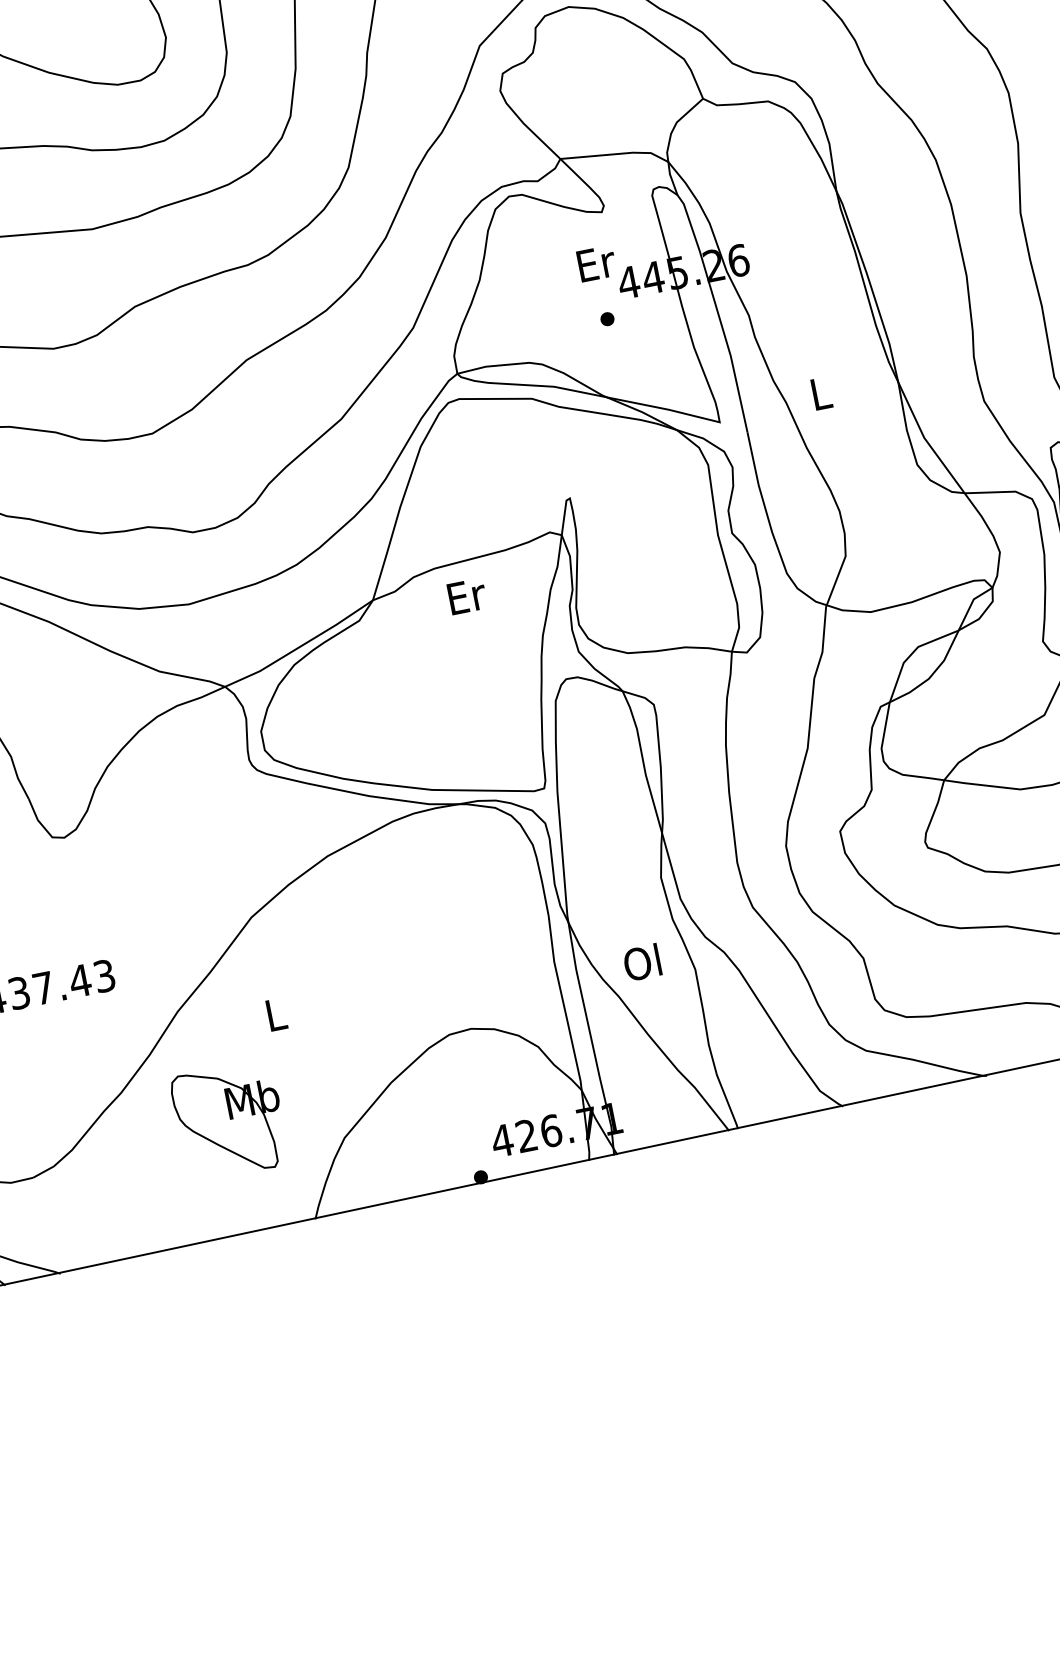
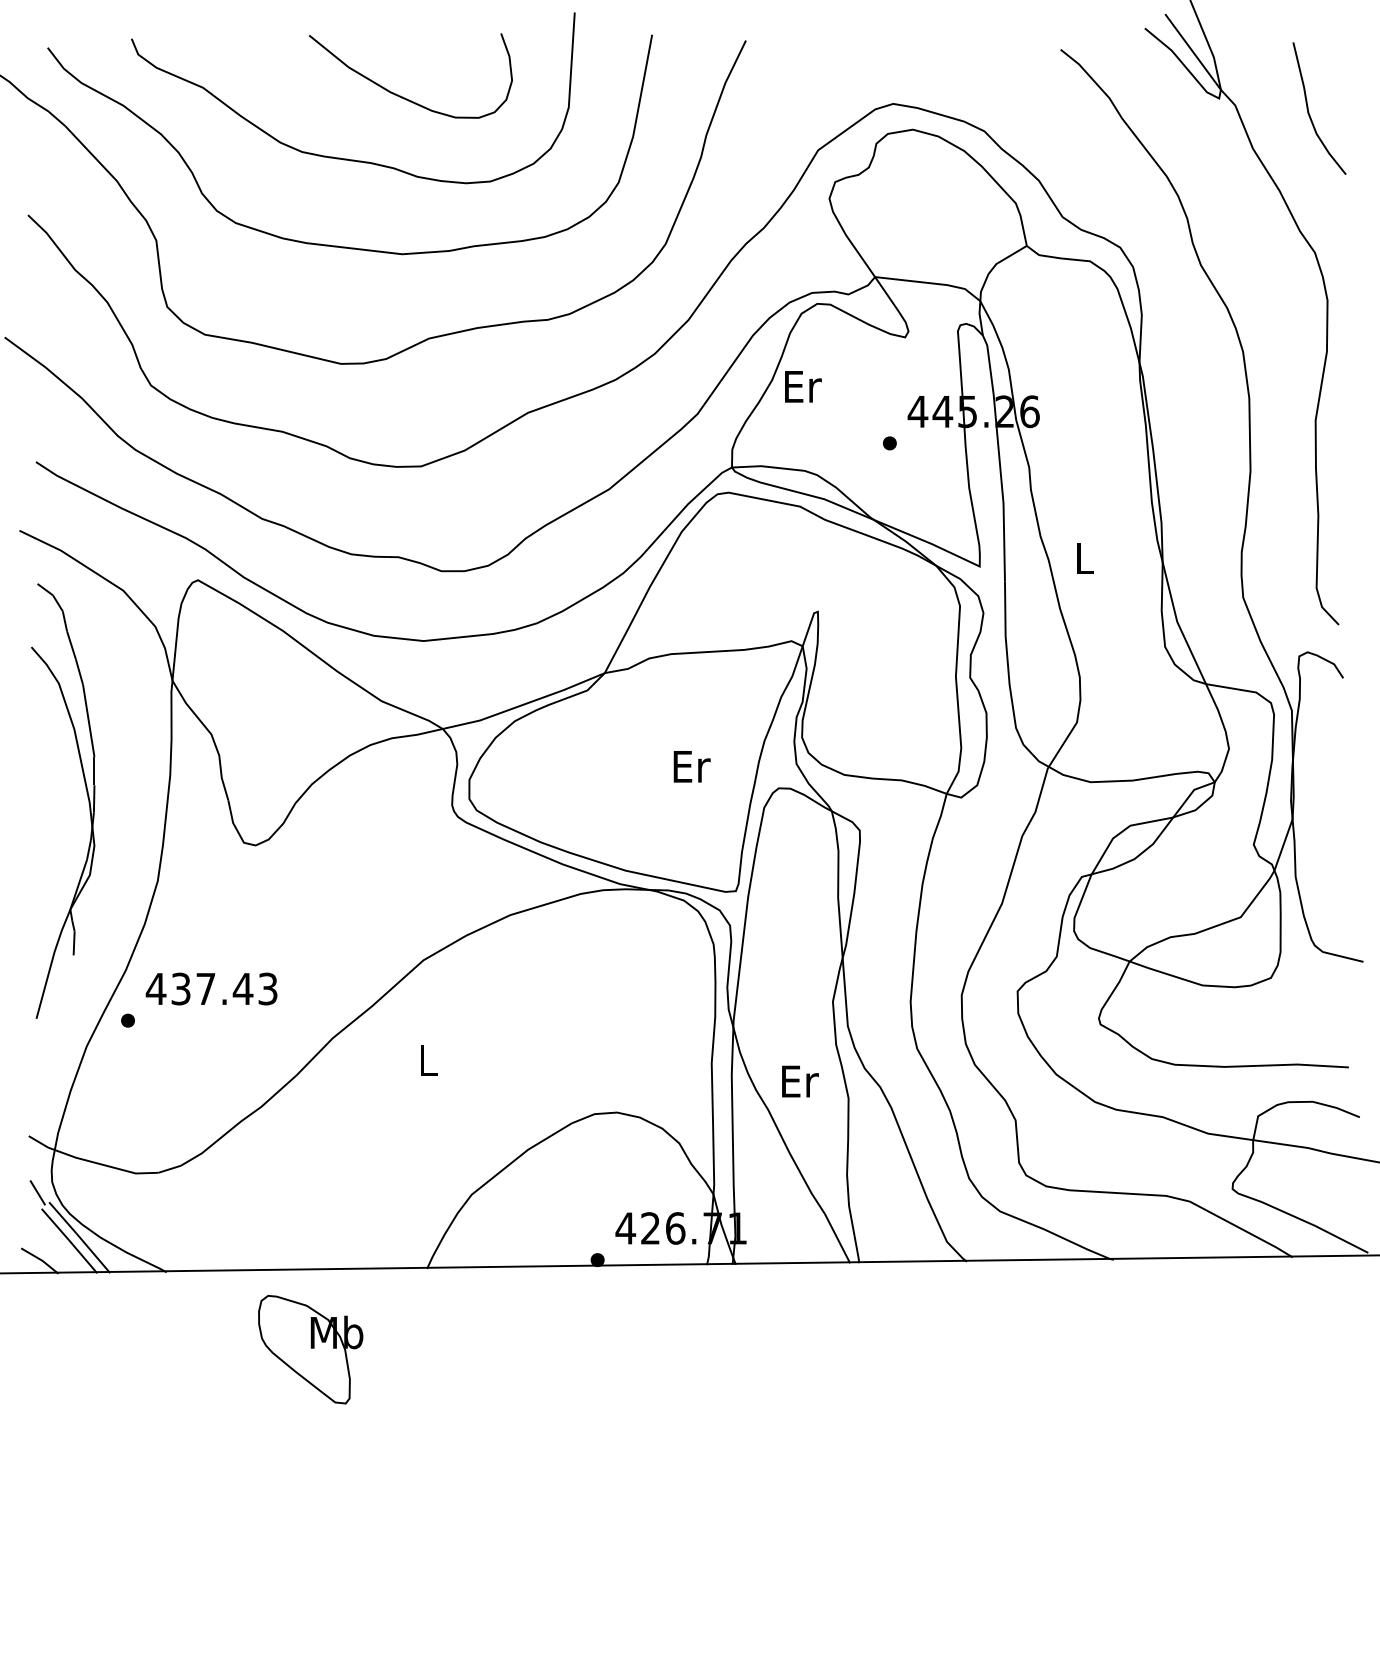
text: (596, 263) -> (803, 386), moved
text: (466, 596) -> (691, 766), moved
text: (643, 961) -> (799, 1080), Ol -> Er
part: (229, 1120) -> (310, 1349), moved

